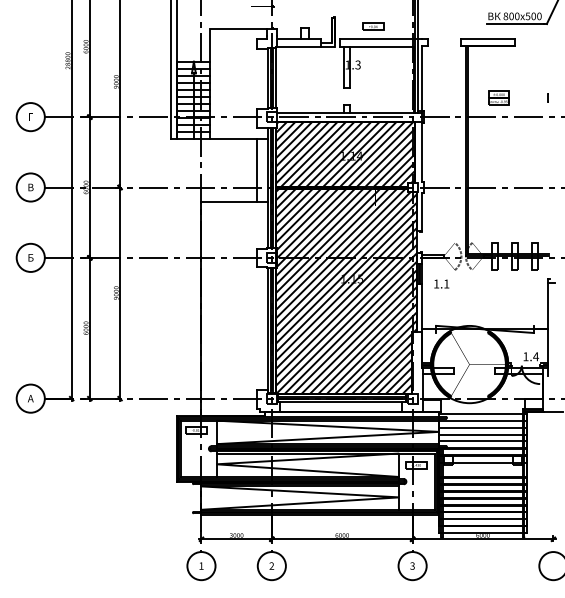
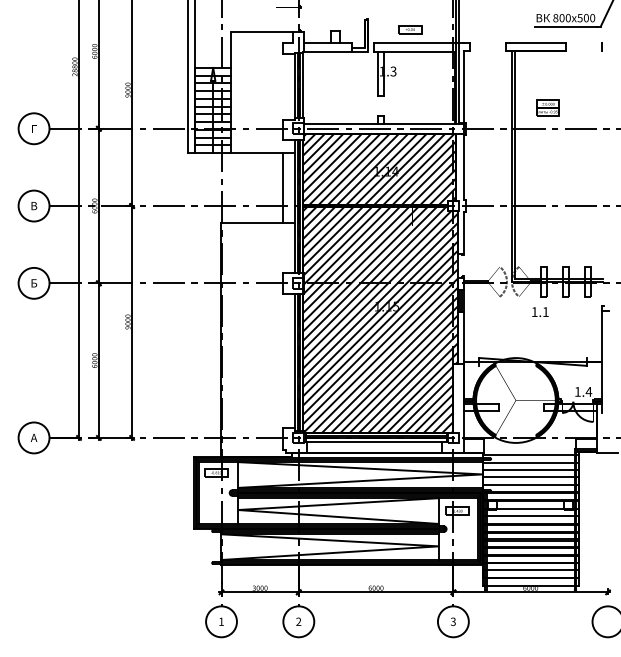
part: (547, 97) -> (601, 46), moved
text: (441, 283) -> (540, 311), moved
line: (482, 470) -> (530, 516), added

